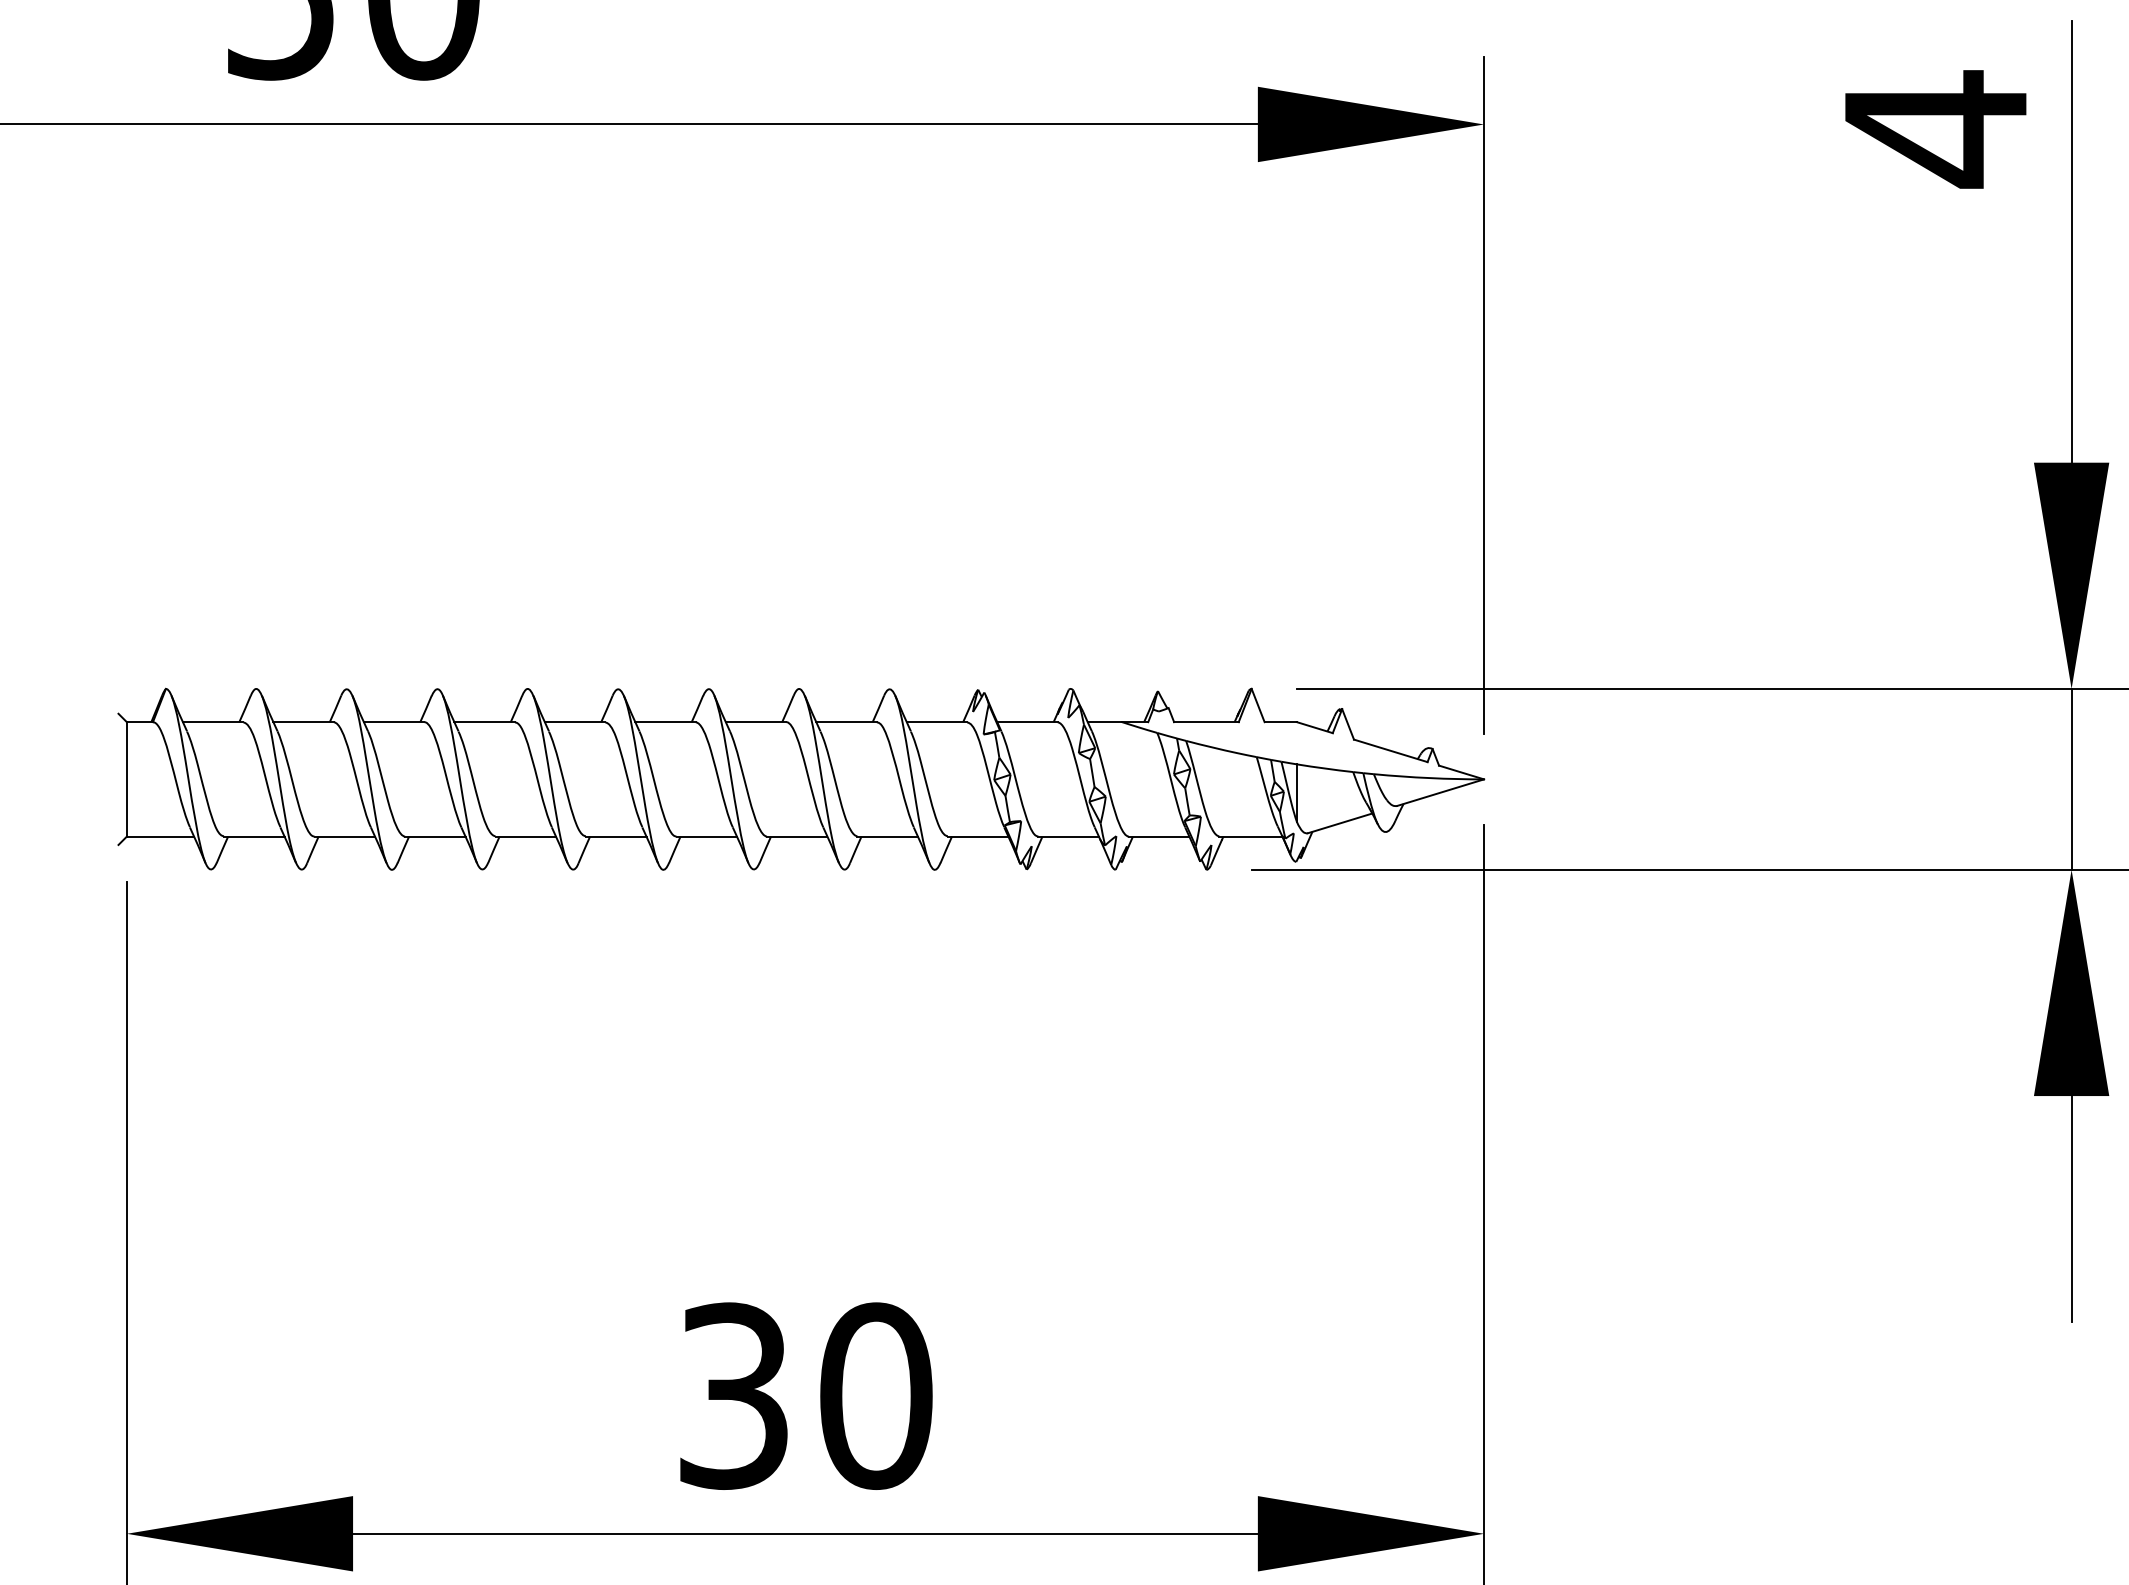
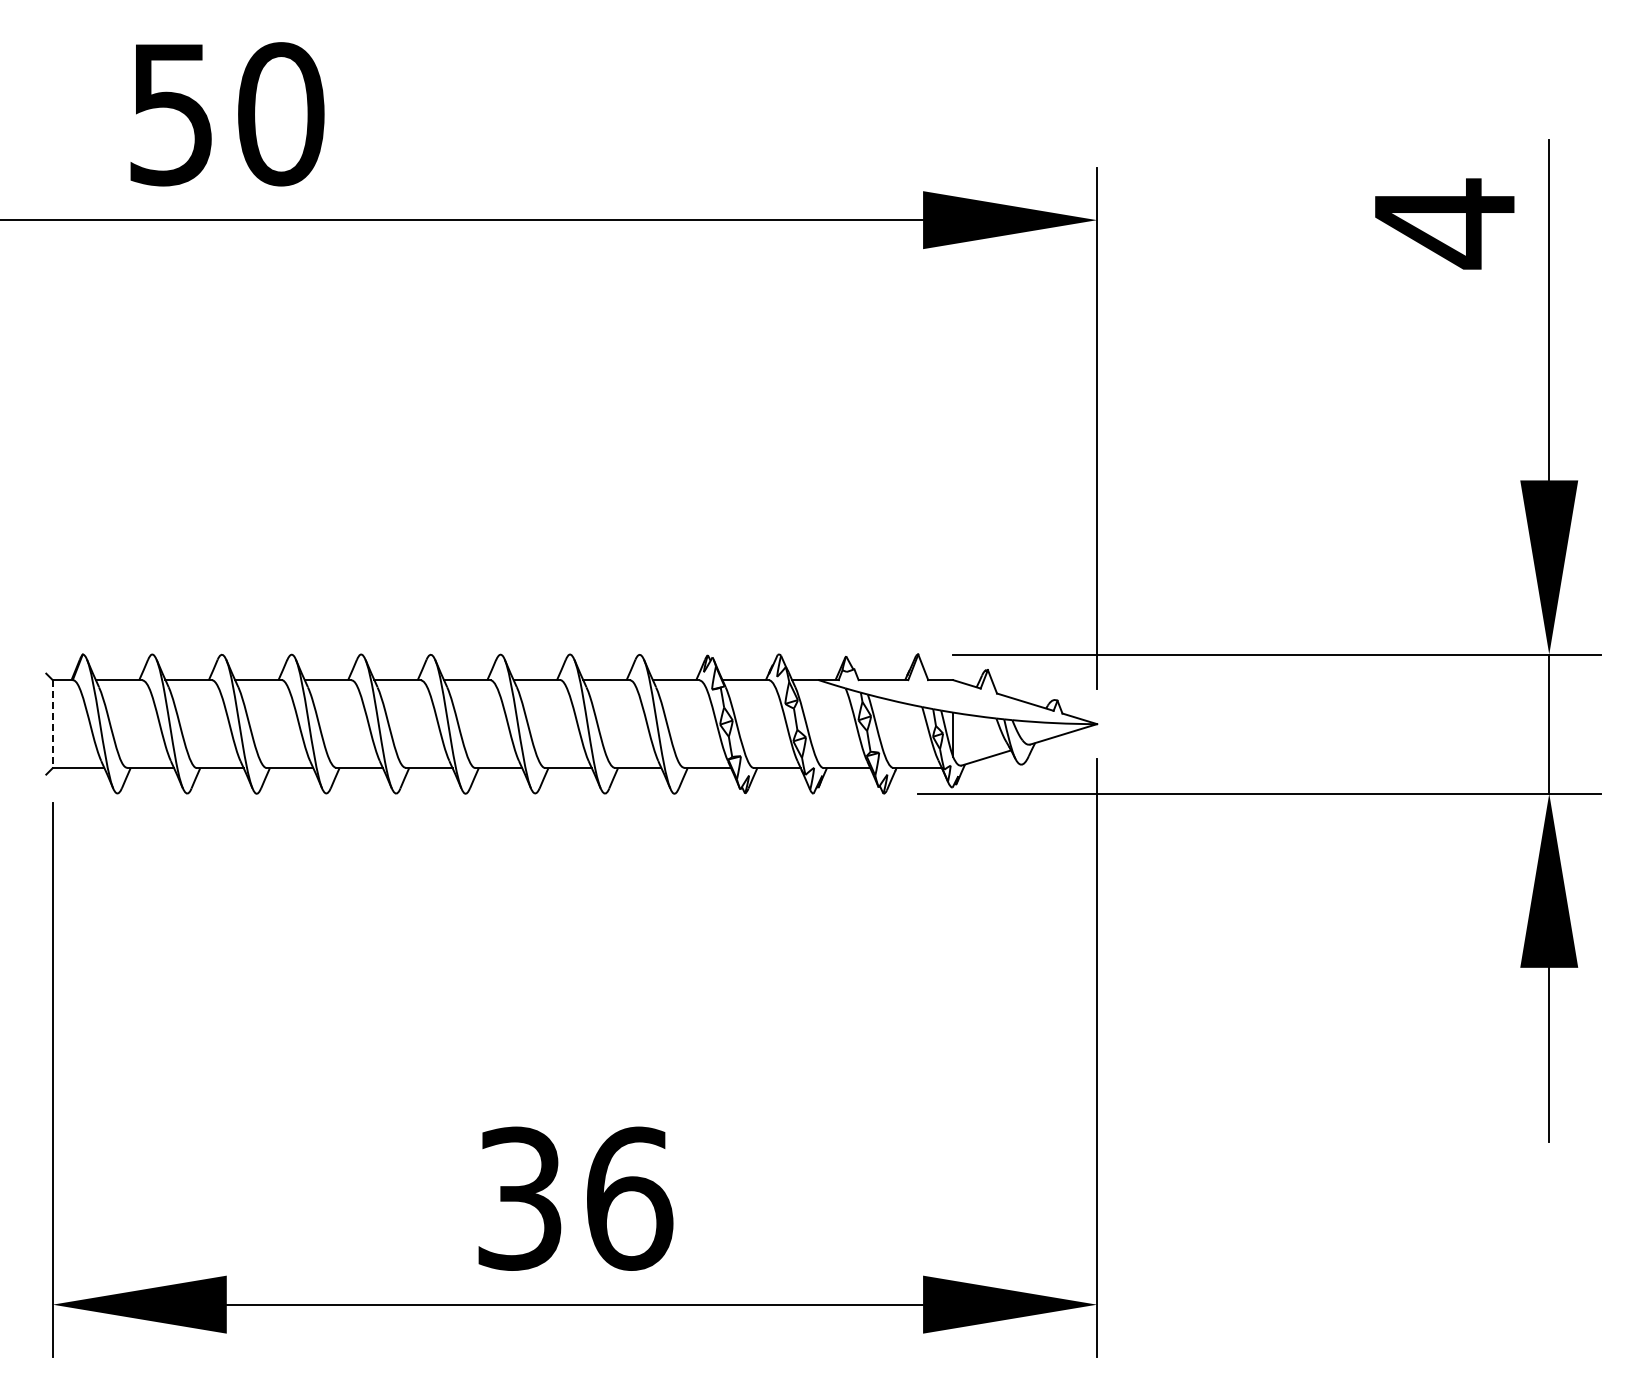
line: (126, 779) -> (52, 724), solid -> dashed
text: (876, 1395) -> (629, 1198), 30 -> 36

